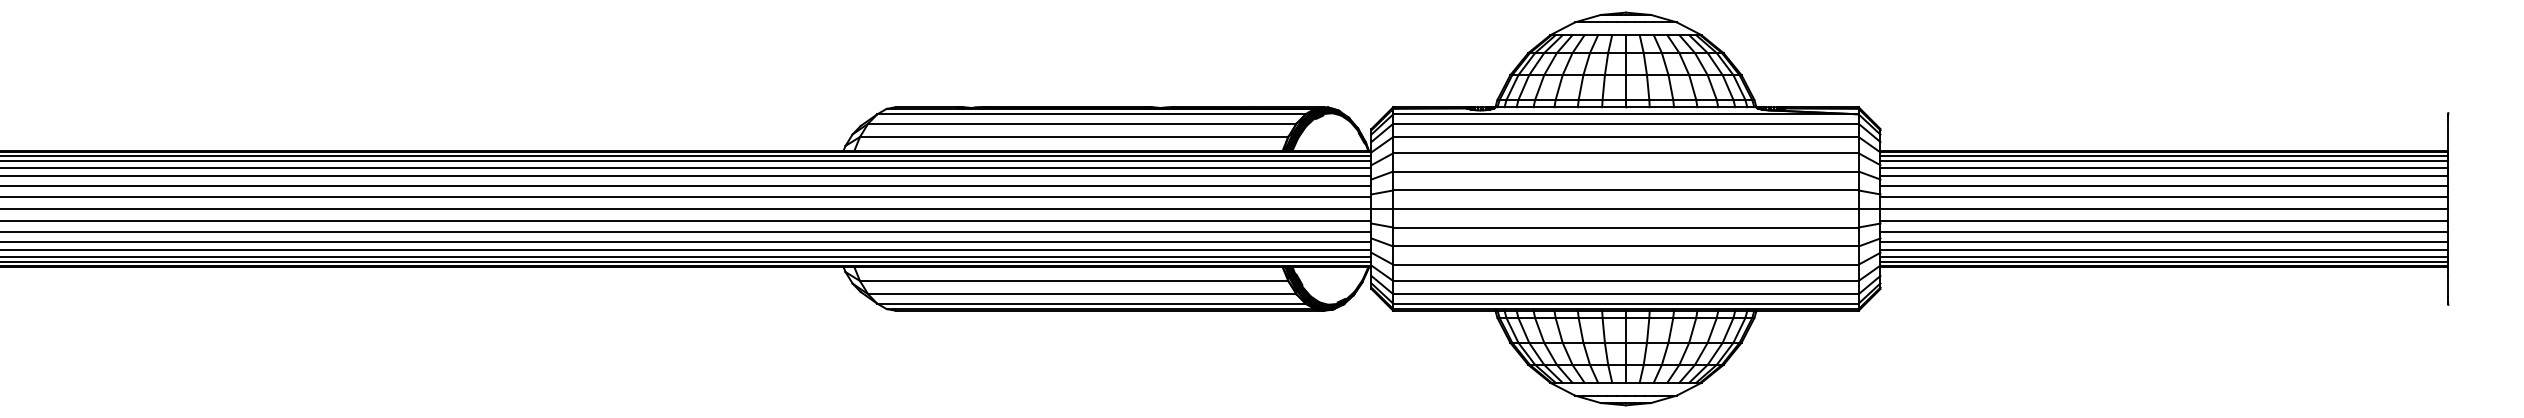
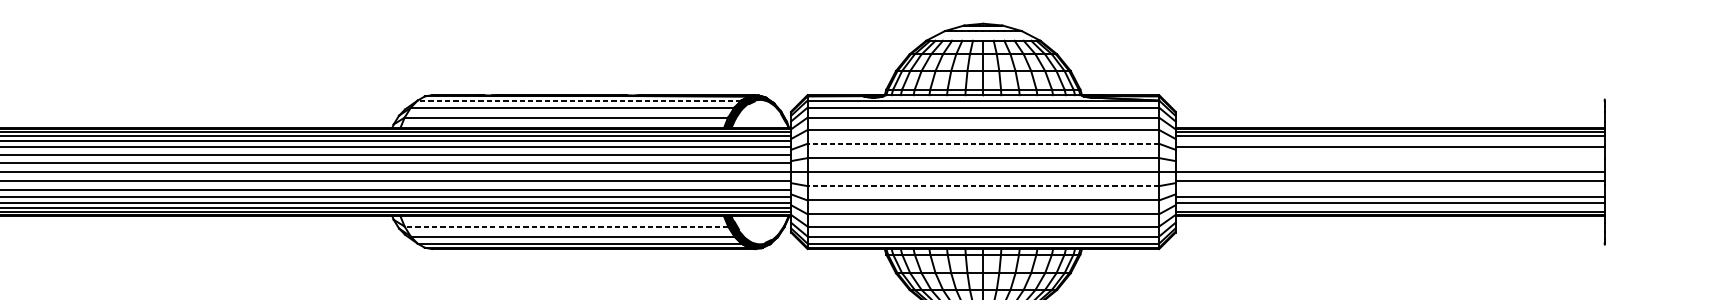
line: (1090, 114) -> (578, 100), solid -> dashed
line: (2164, 167) -> (1390, 140), removed
line: (1625, 171) -> (983, 143), solid -> dashed
line: (2164, 185) -> (1390, 154), removed
line: (2164, 197) -> (1390, 163), removed
line: (1625, 227) -> (983, 186), solid -> dashed
line: (2164, 232) -> (1390, 189), removed
line: (2164, 256) -> (1390, 208), removed
line: (1073, 280) -> (565, 226), solid -> dashed

